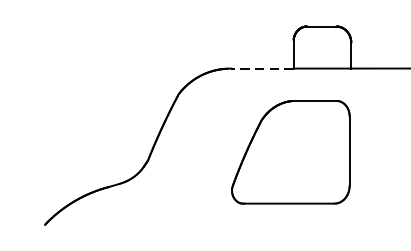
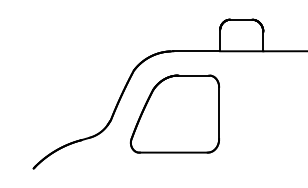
line: (262, 68) -> (196, 51), dashed -> solid
part: (290, 151) -> (174, 113), moved

